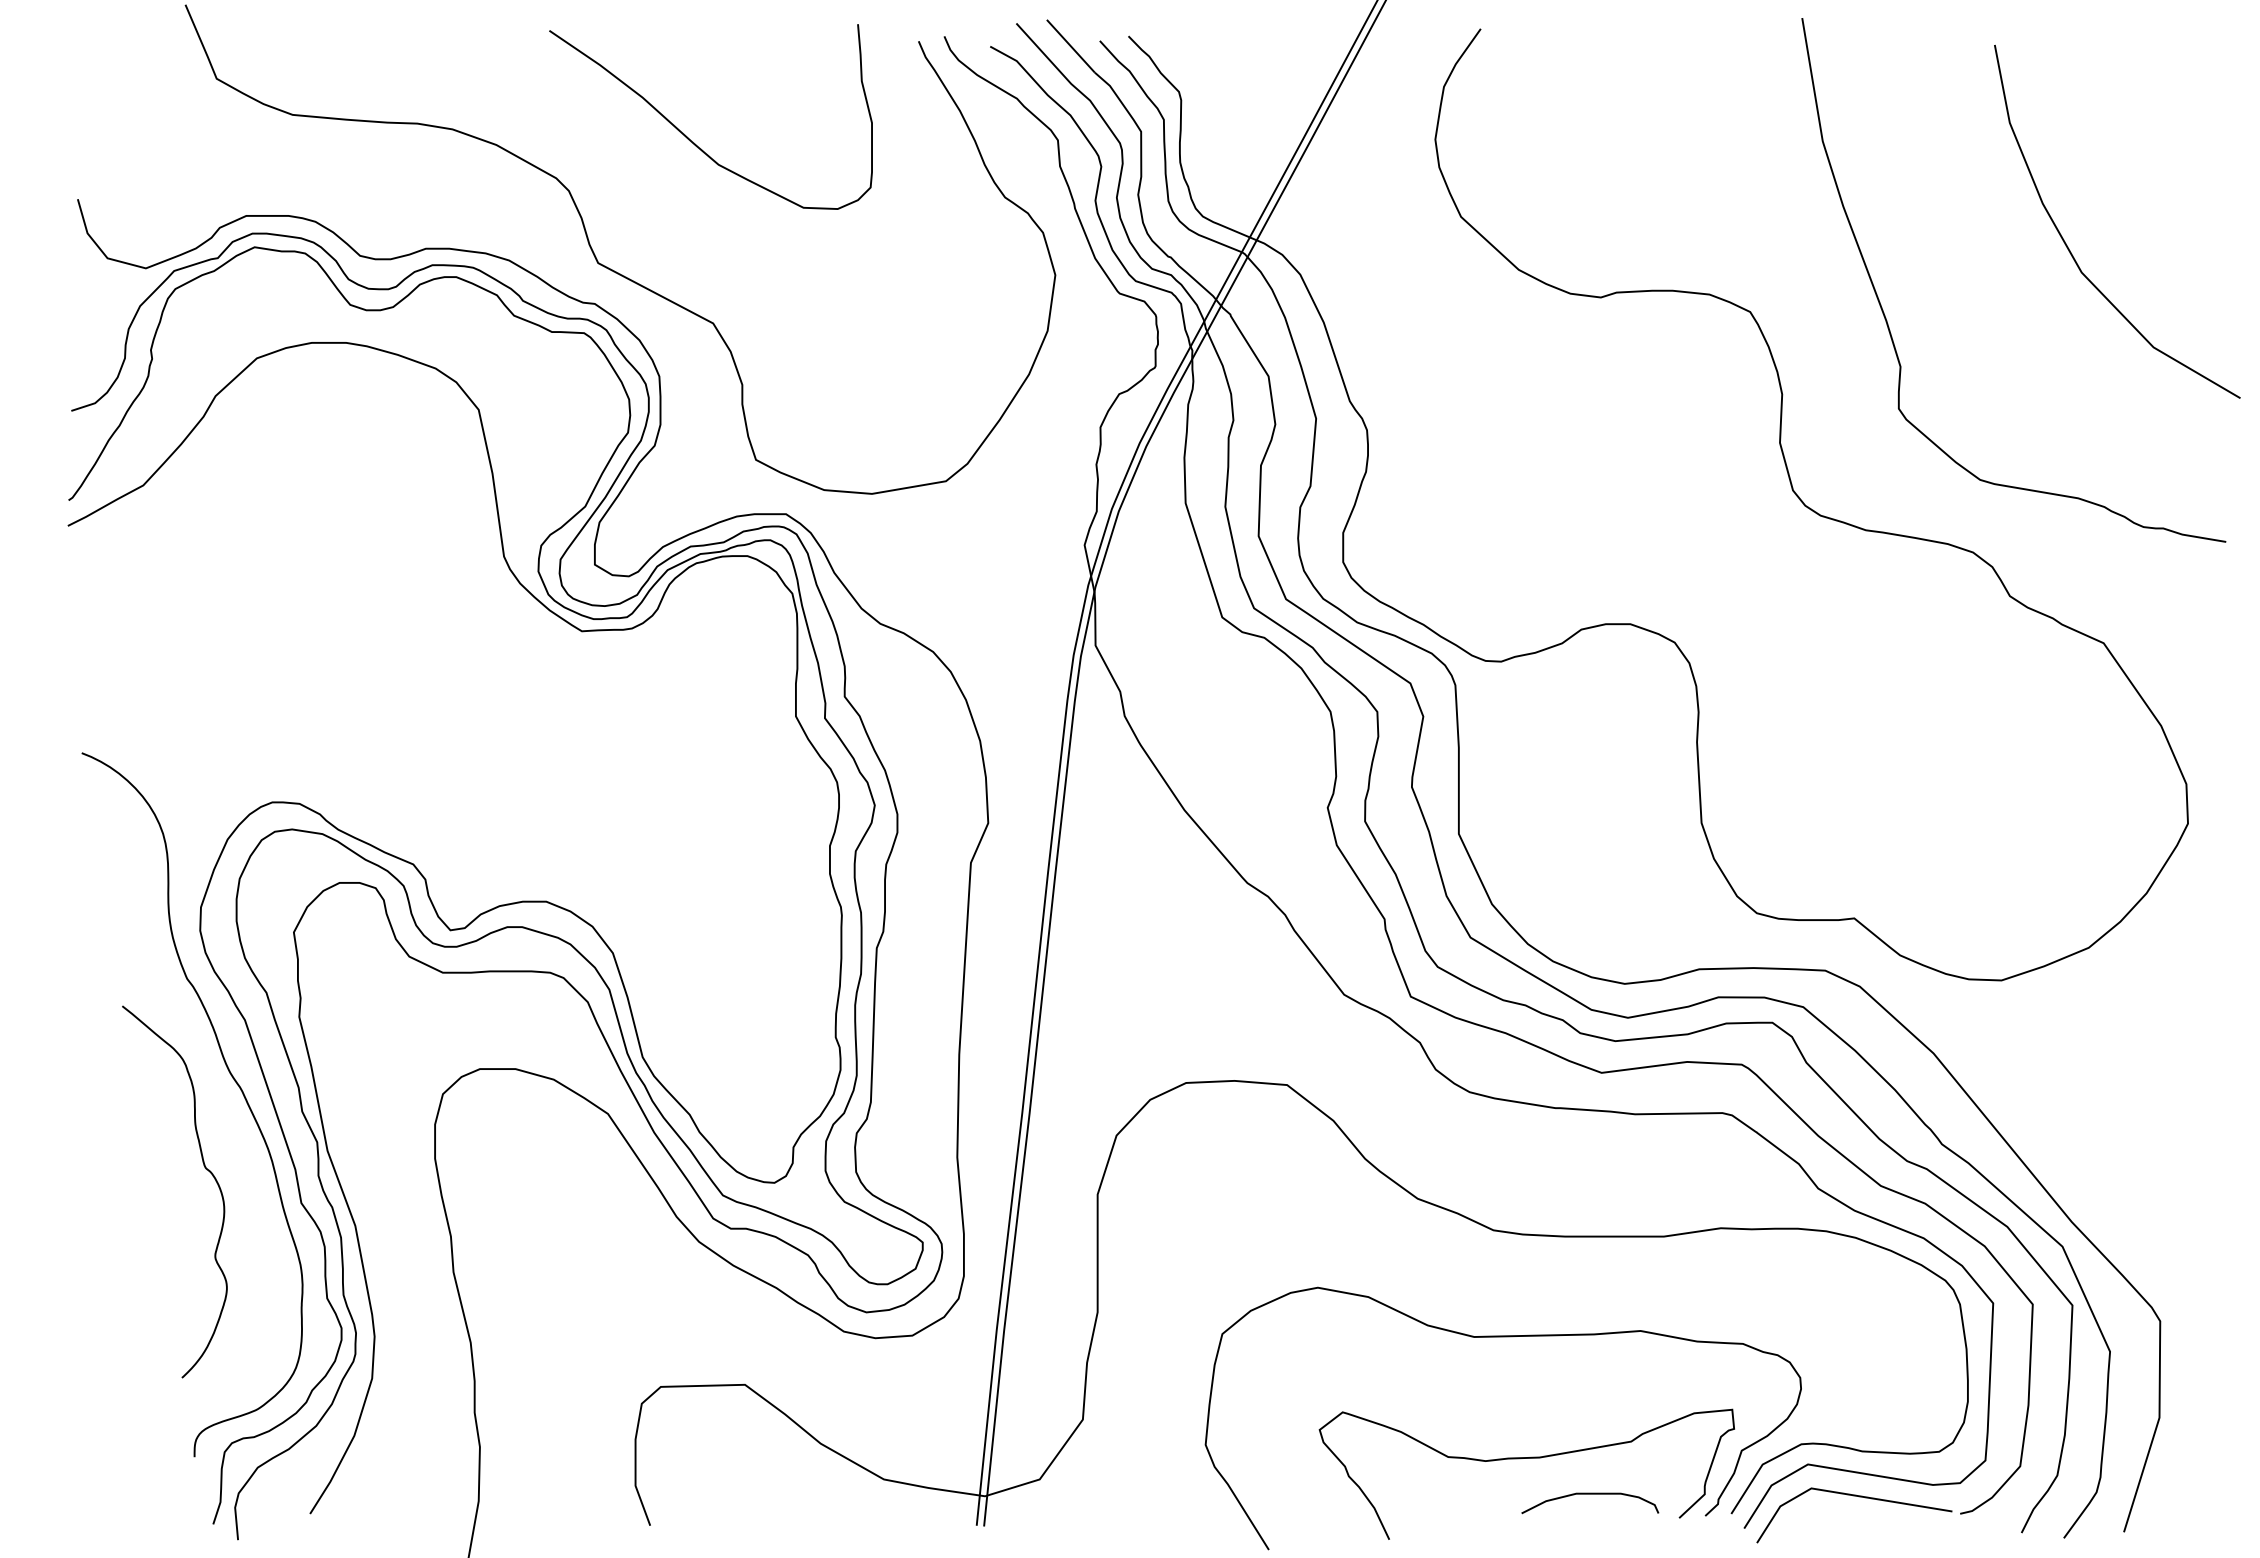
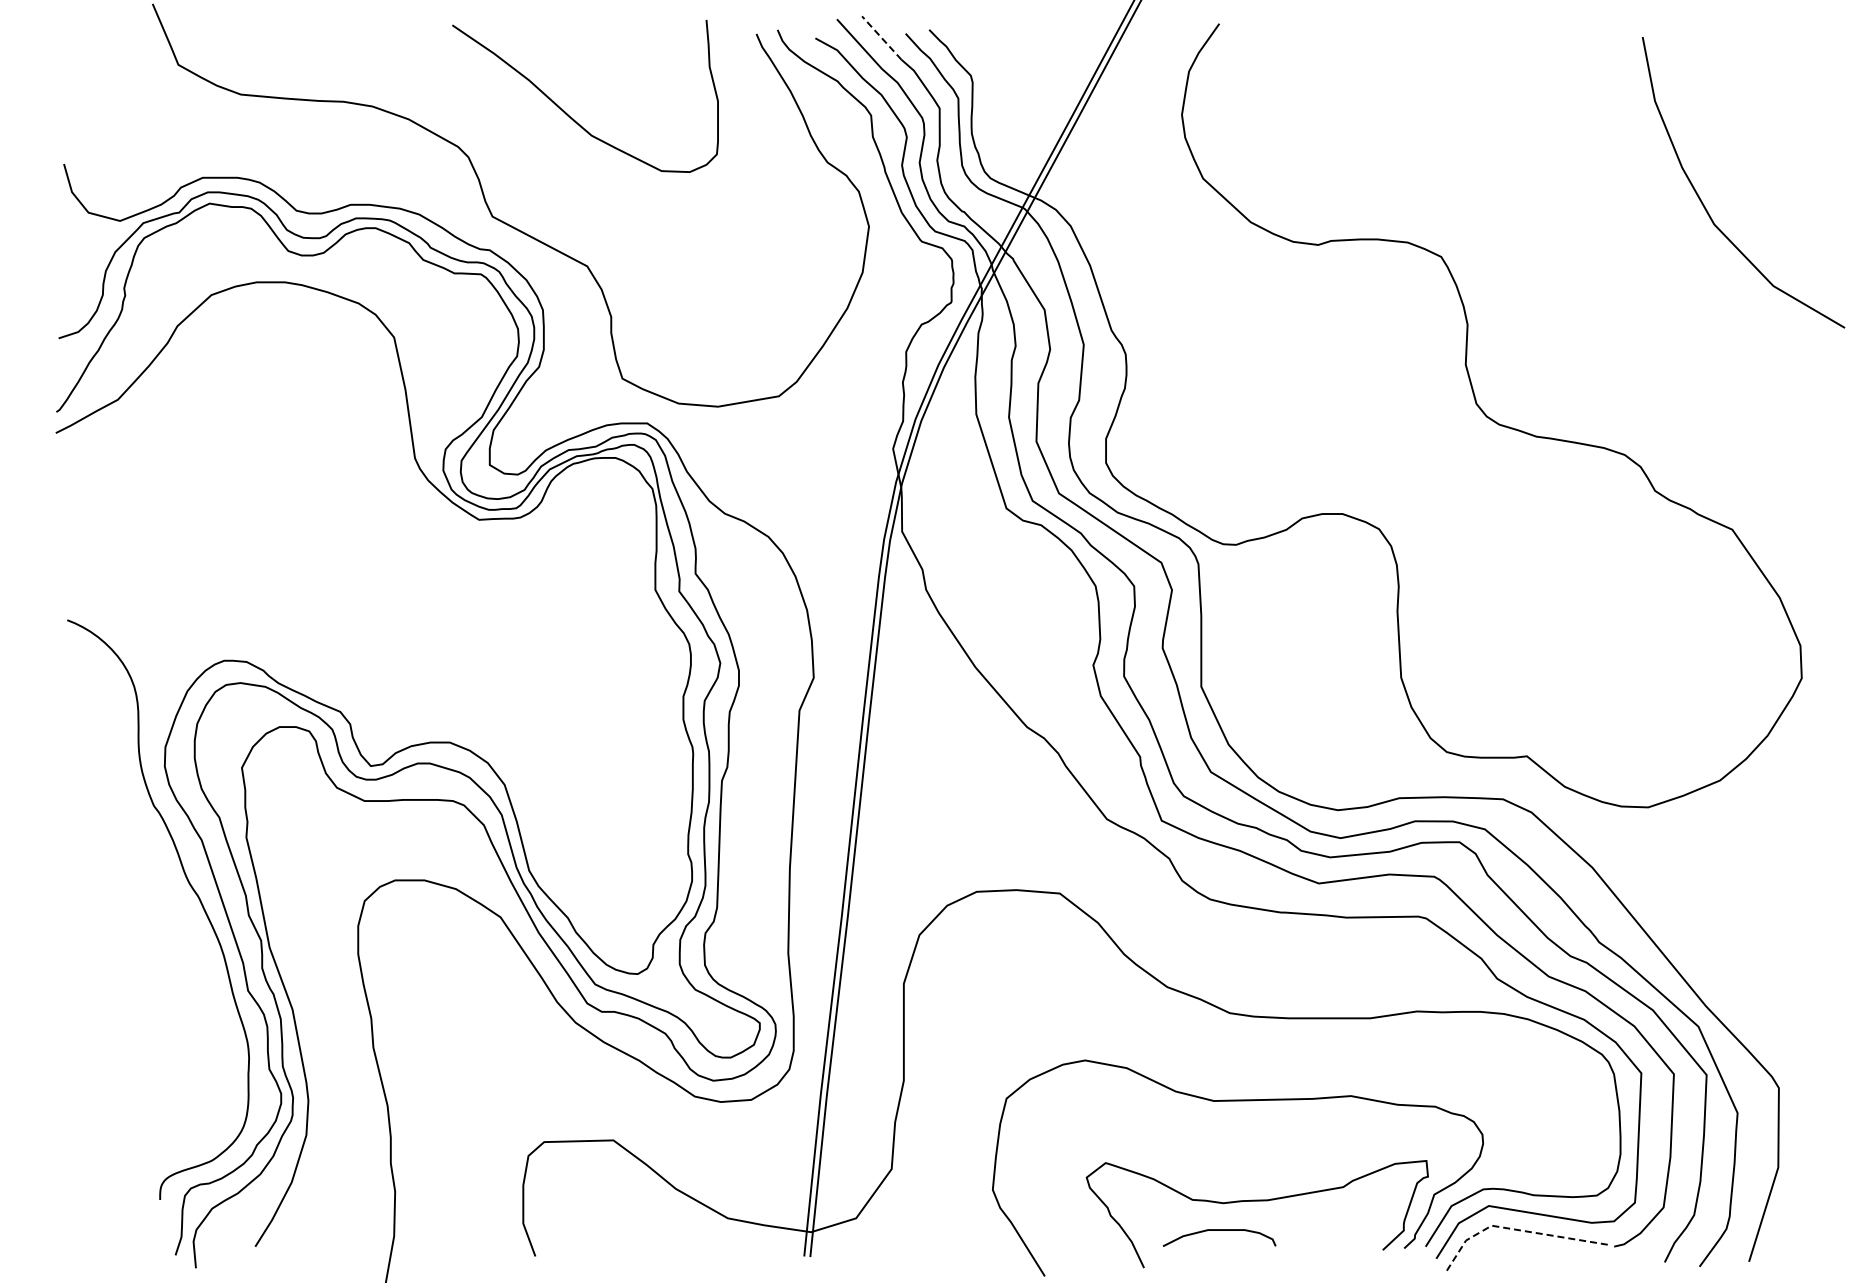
line: (1070, 45) -> (881, 37), solid -> dashed
curve: (1887, 319) -> (1554, 263), removed
curve: (204, 1168) -> (168, 962), removed
line: (1841, 1493) -> (1516, 1229), solid -> dashed
curve: (1590, 1494) -> (1219, 1230), moved

